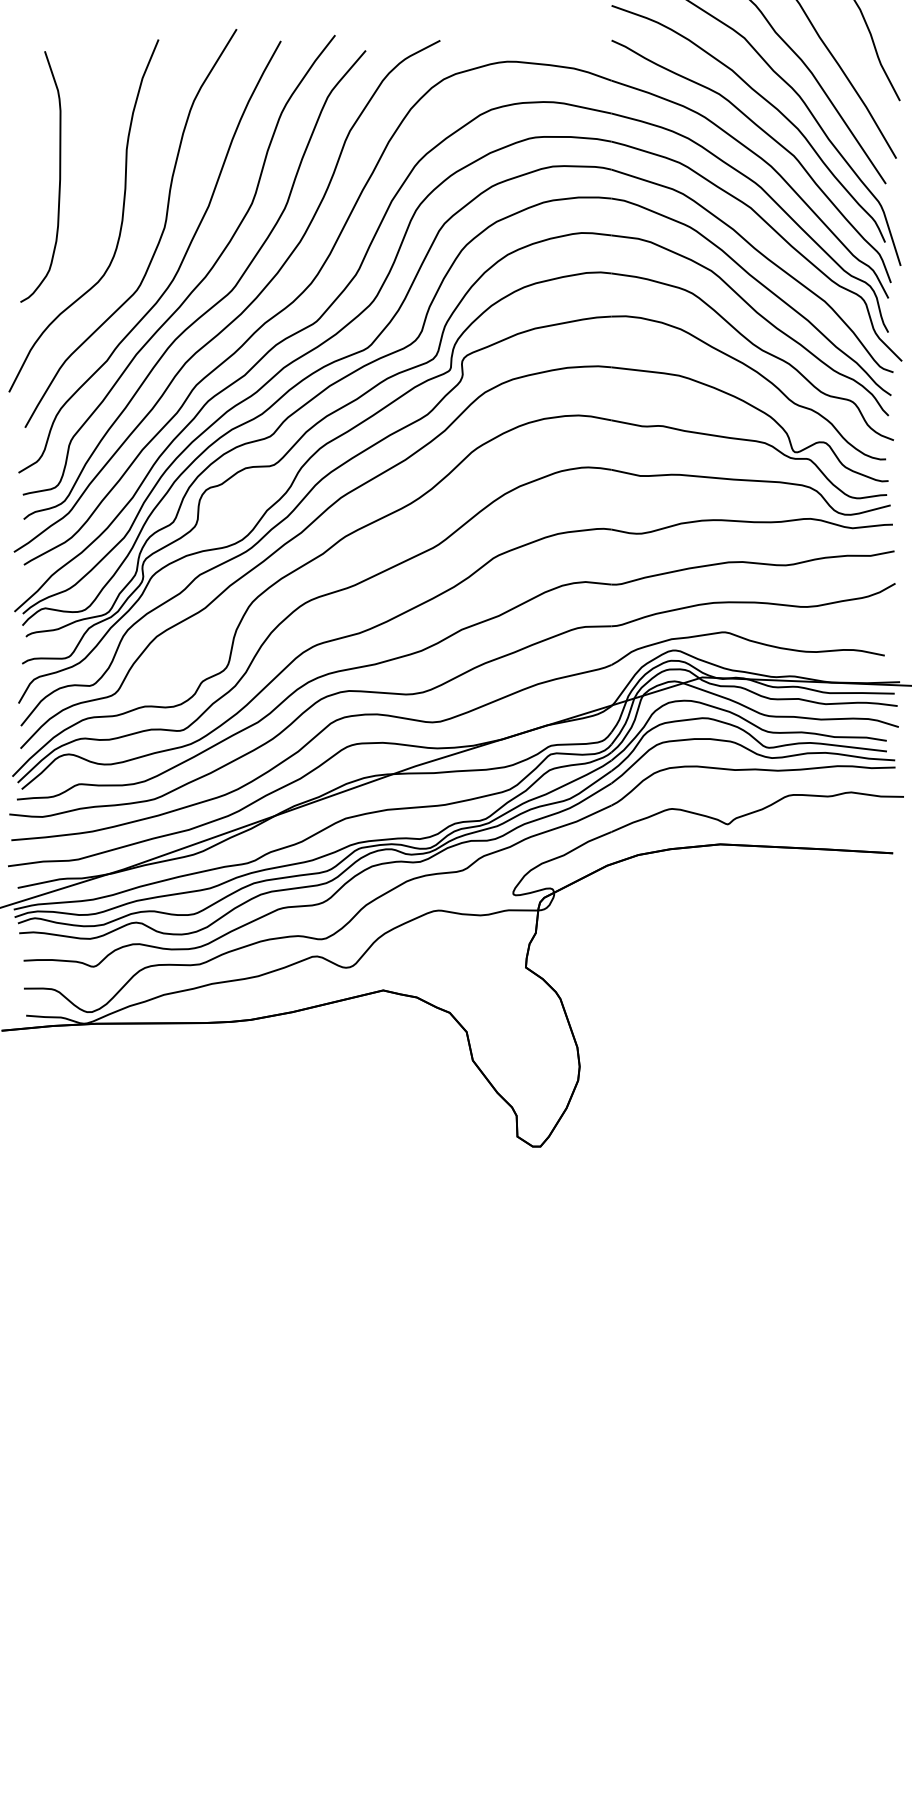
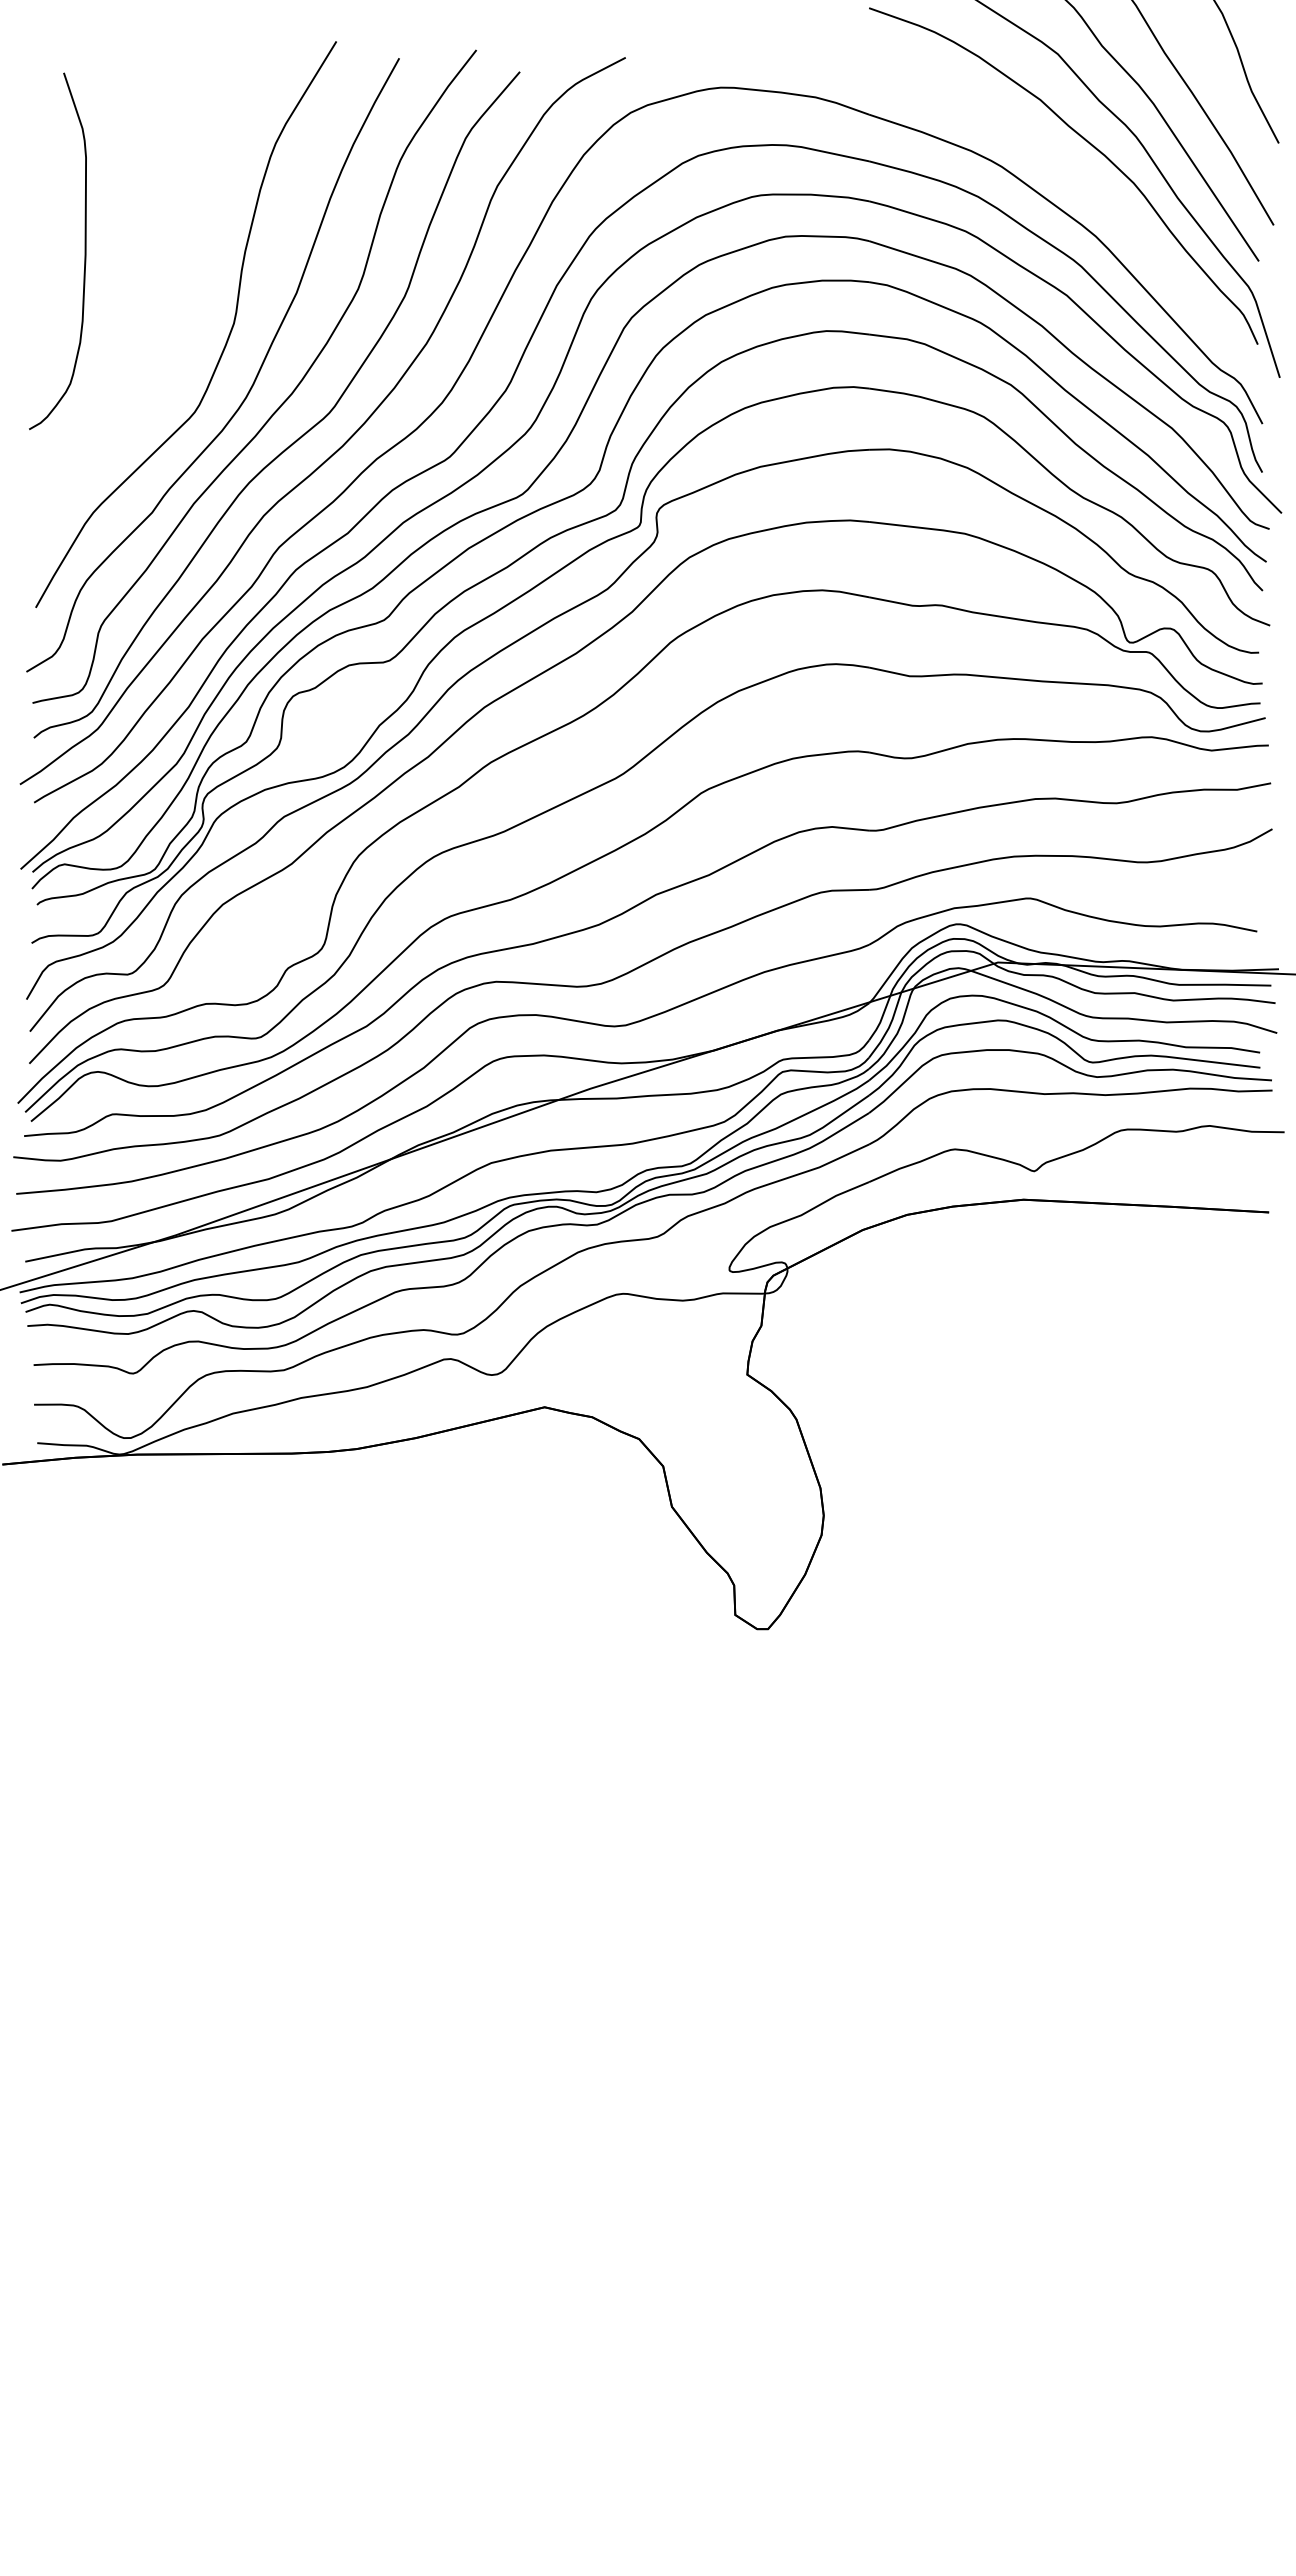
curve: (769, 136) -> (1093, 194), removed
curve: (121, 222) -> (172, 315), removed

